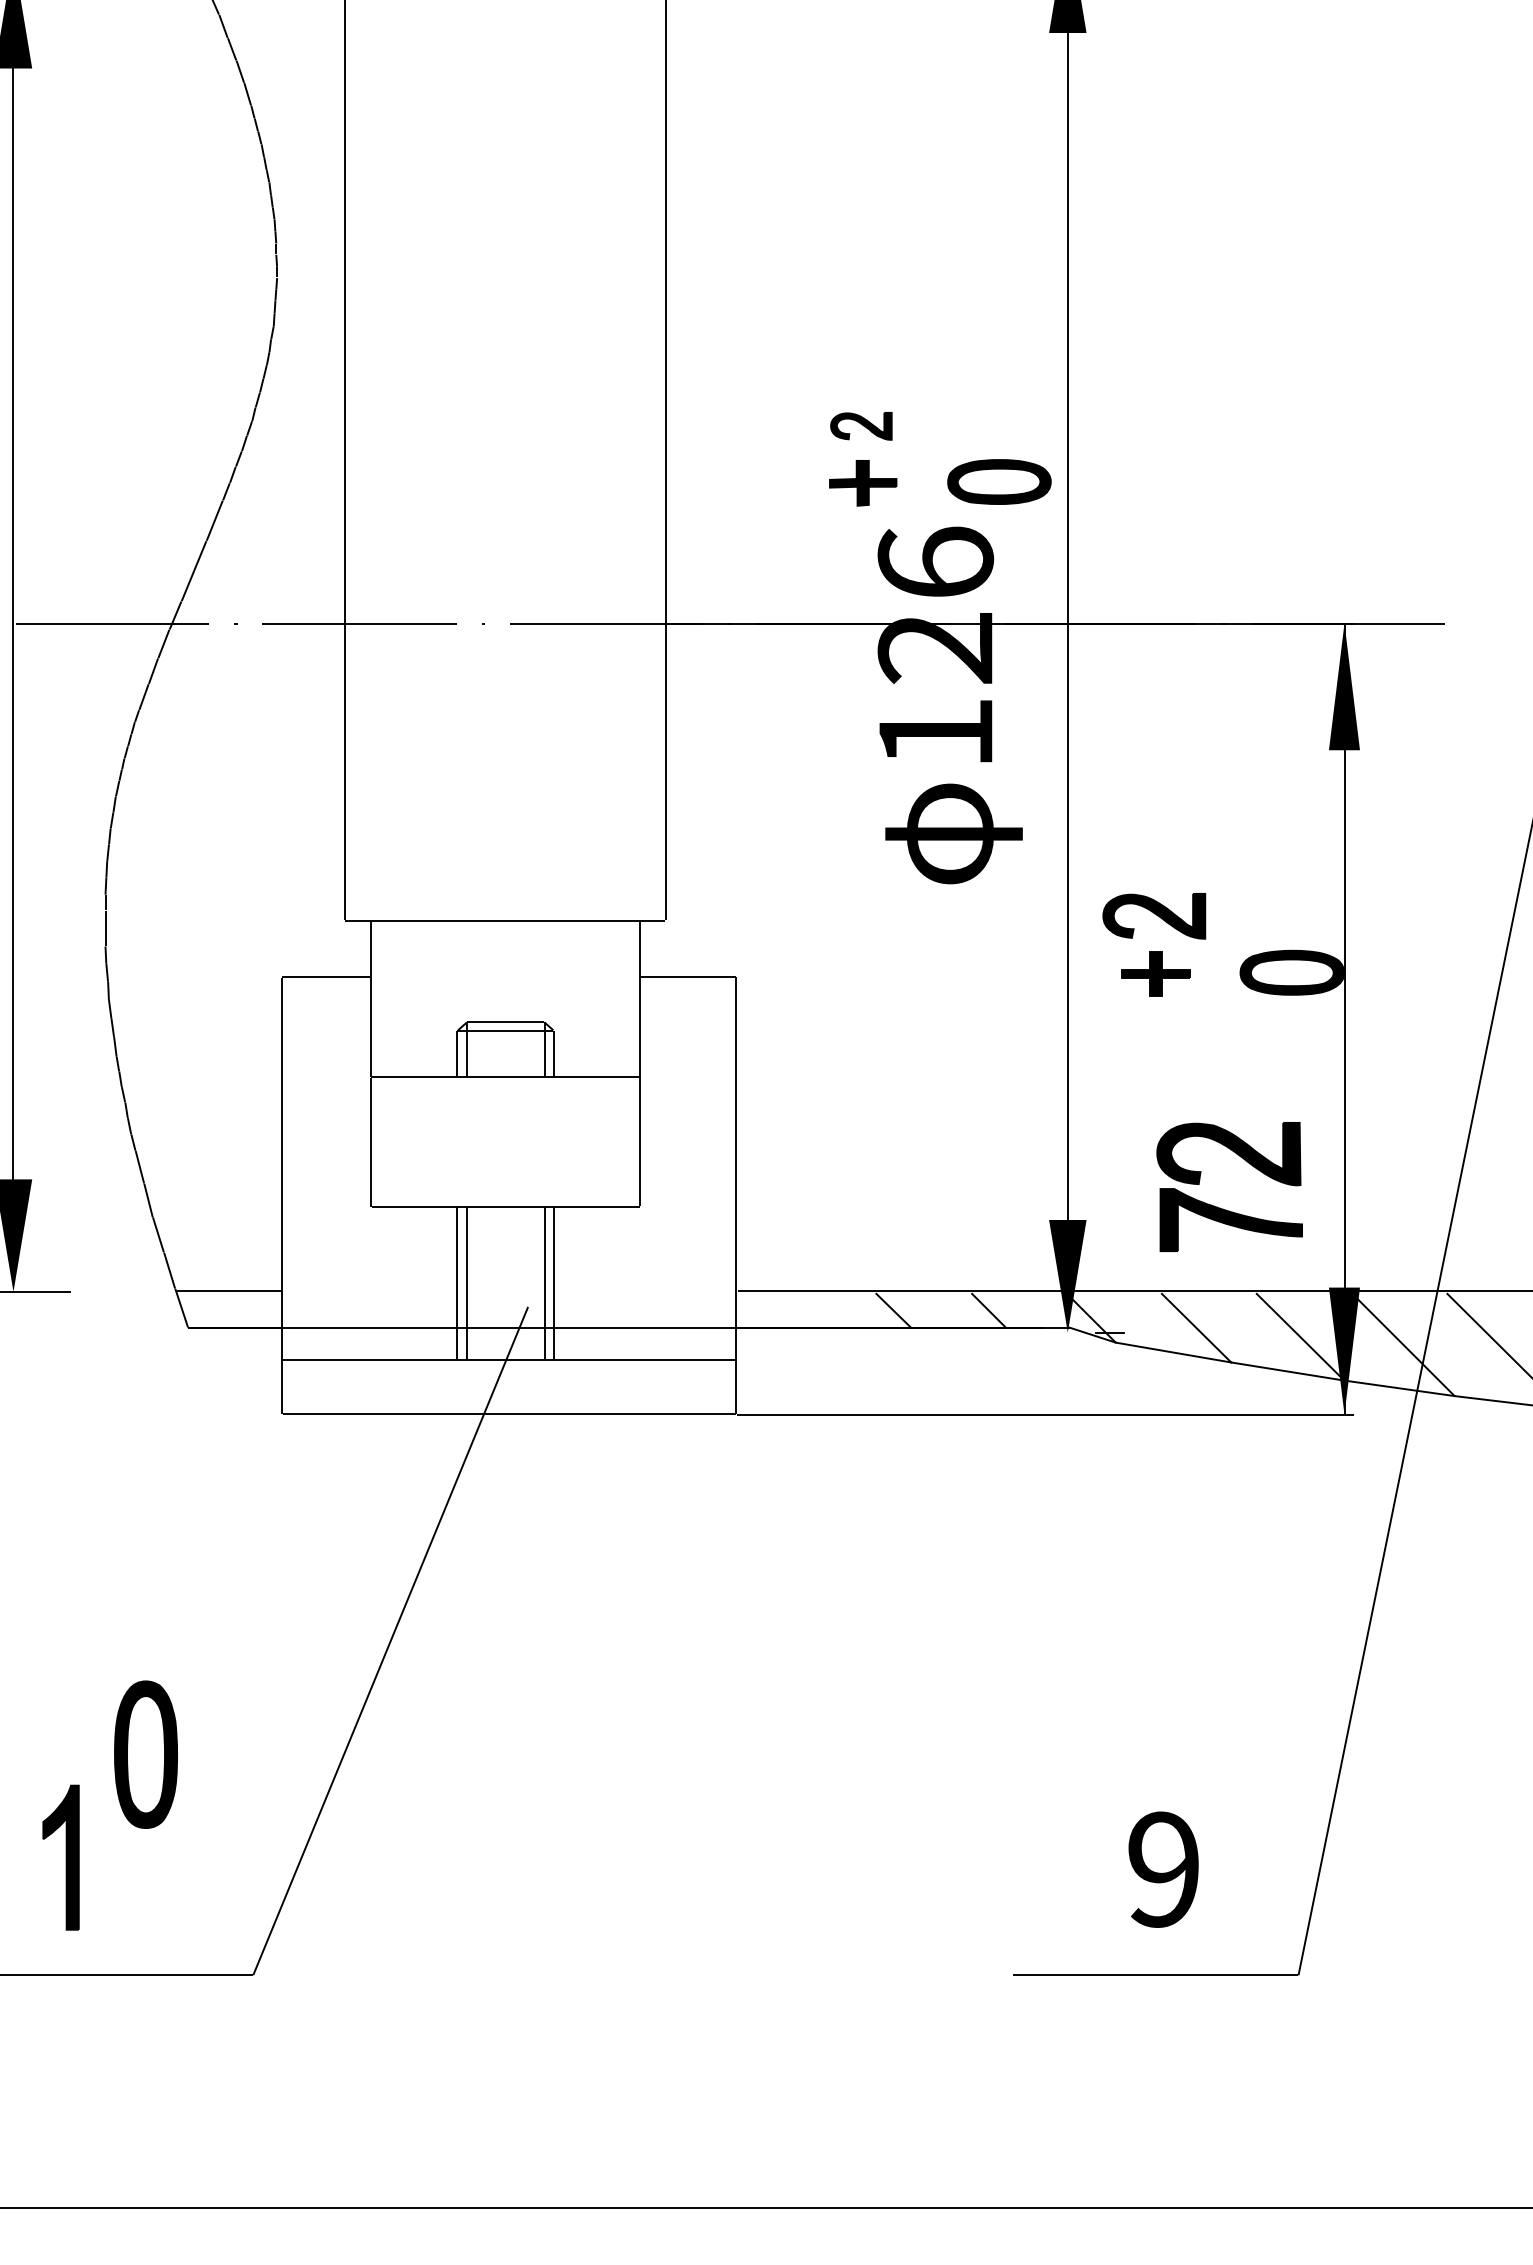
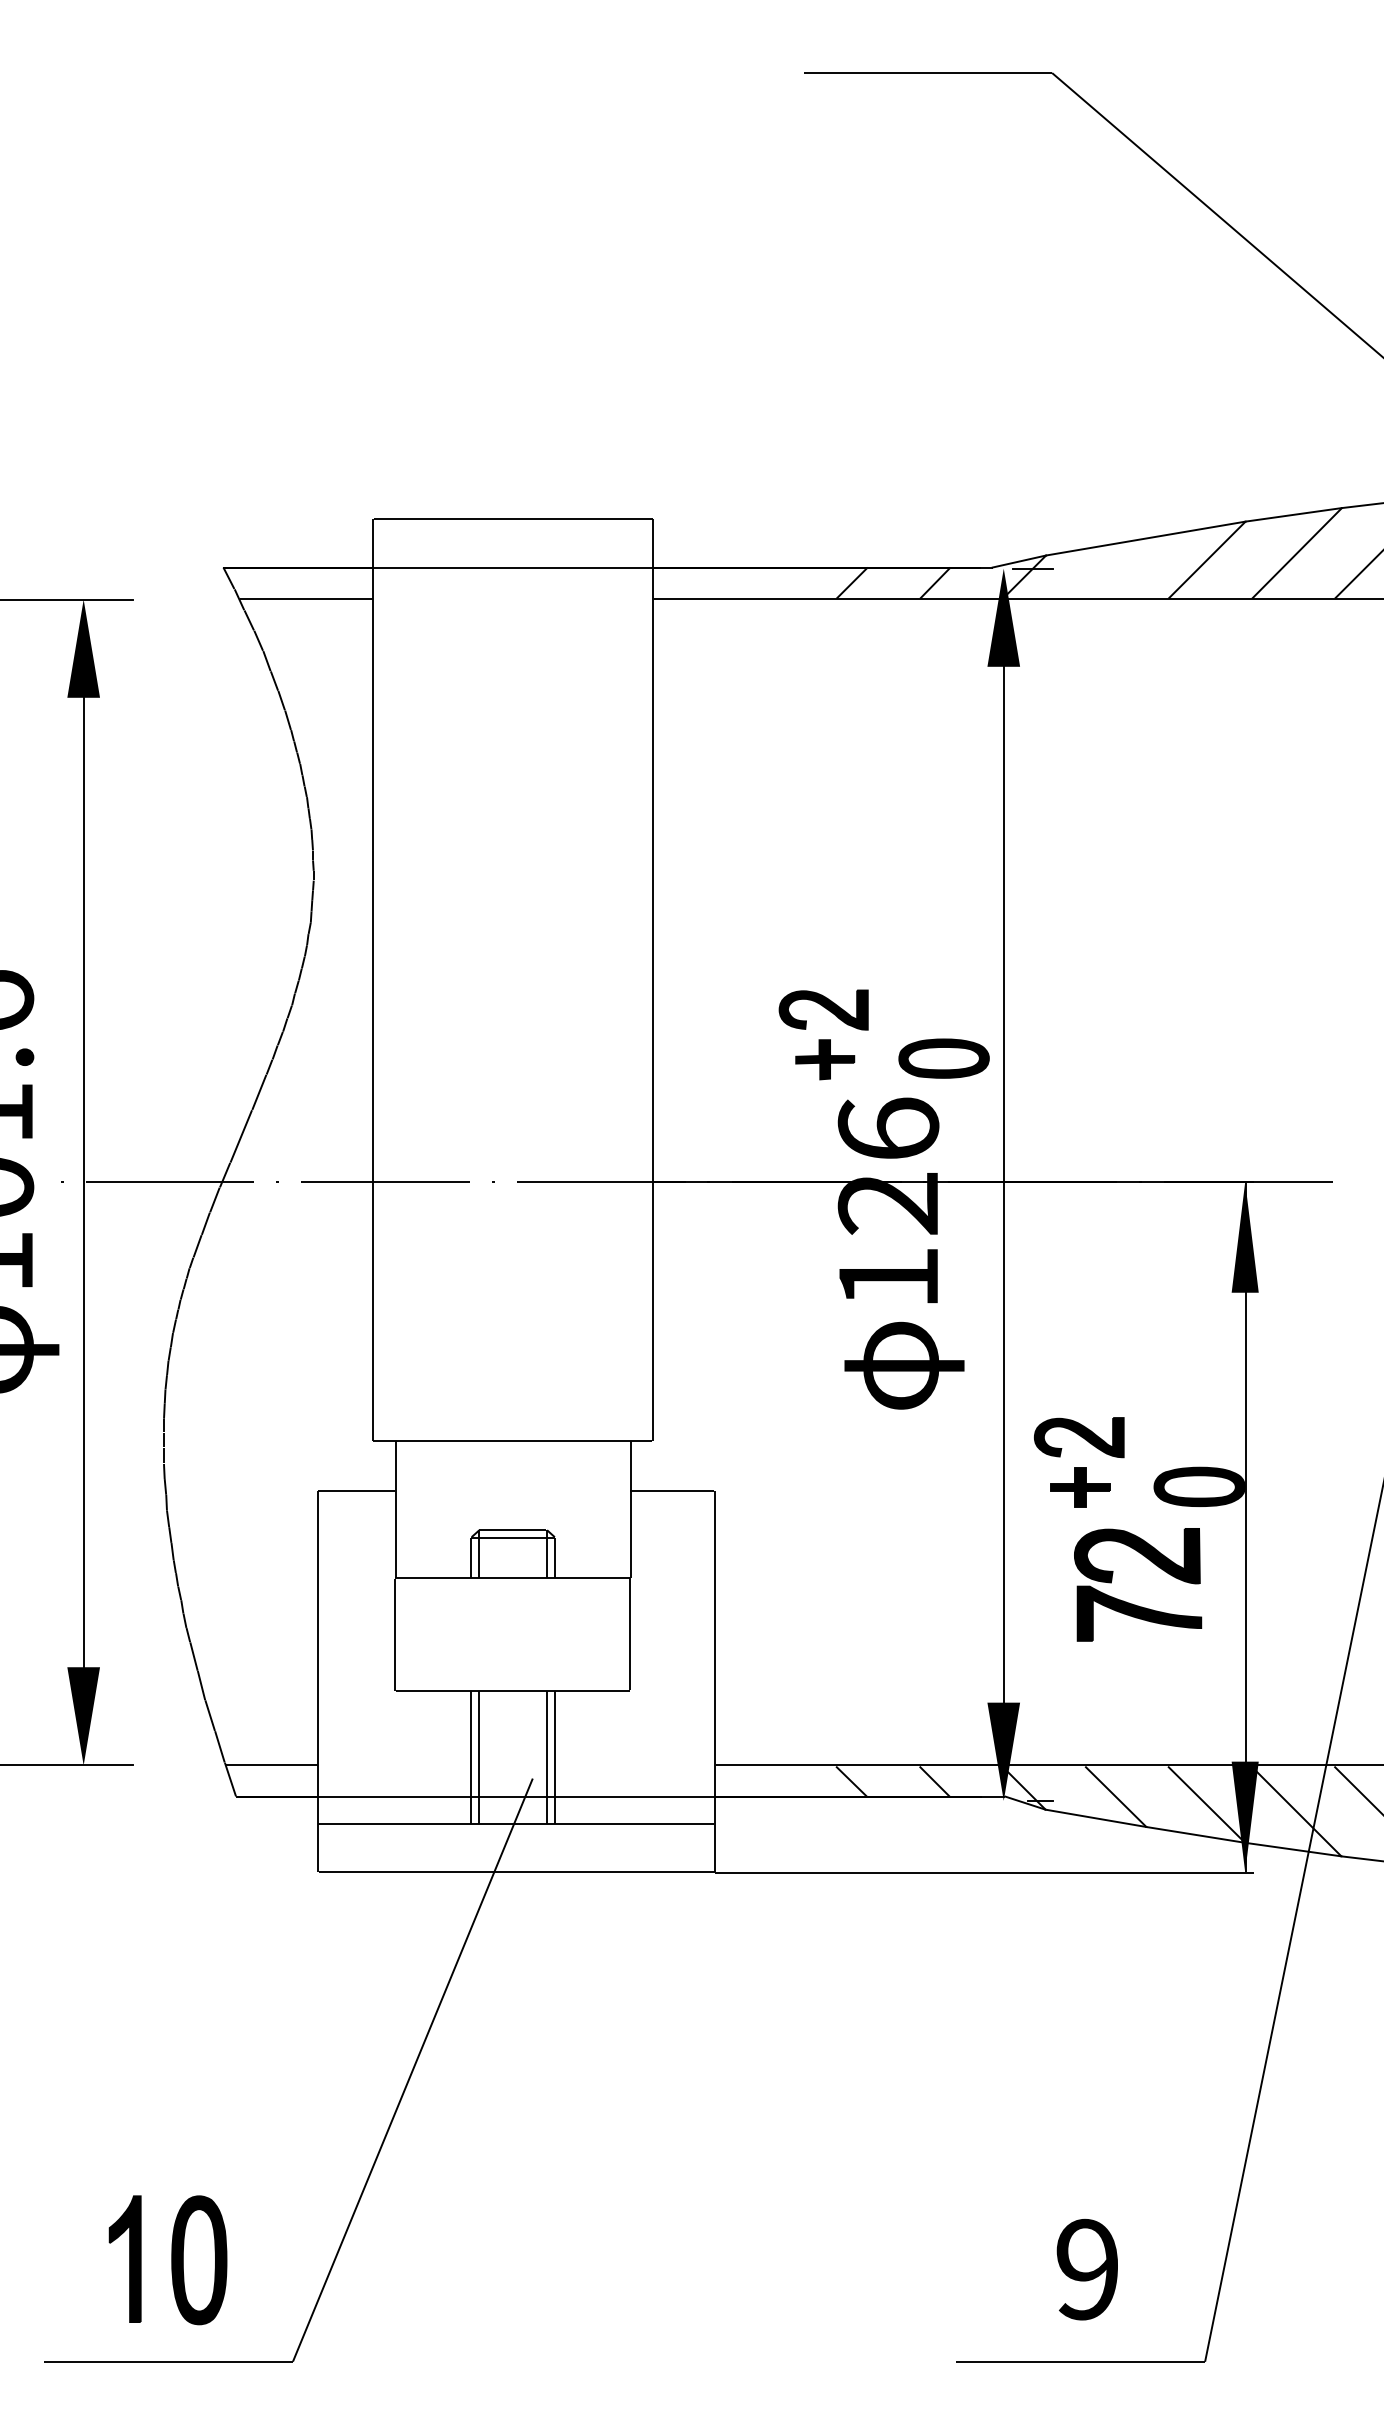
part: (861, 425) -> (823, 1009), size x1.67
part: (1223, 1208) -> (1132, 1603), moved
part: (146, 1754) -> (199, 2260), moved

